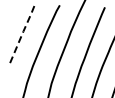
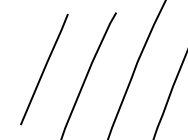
line: (22, 34) -> (45, 67), dashed -> solid

